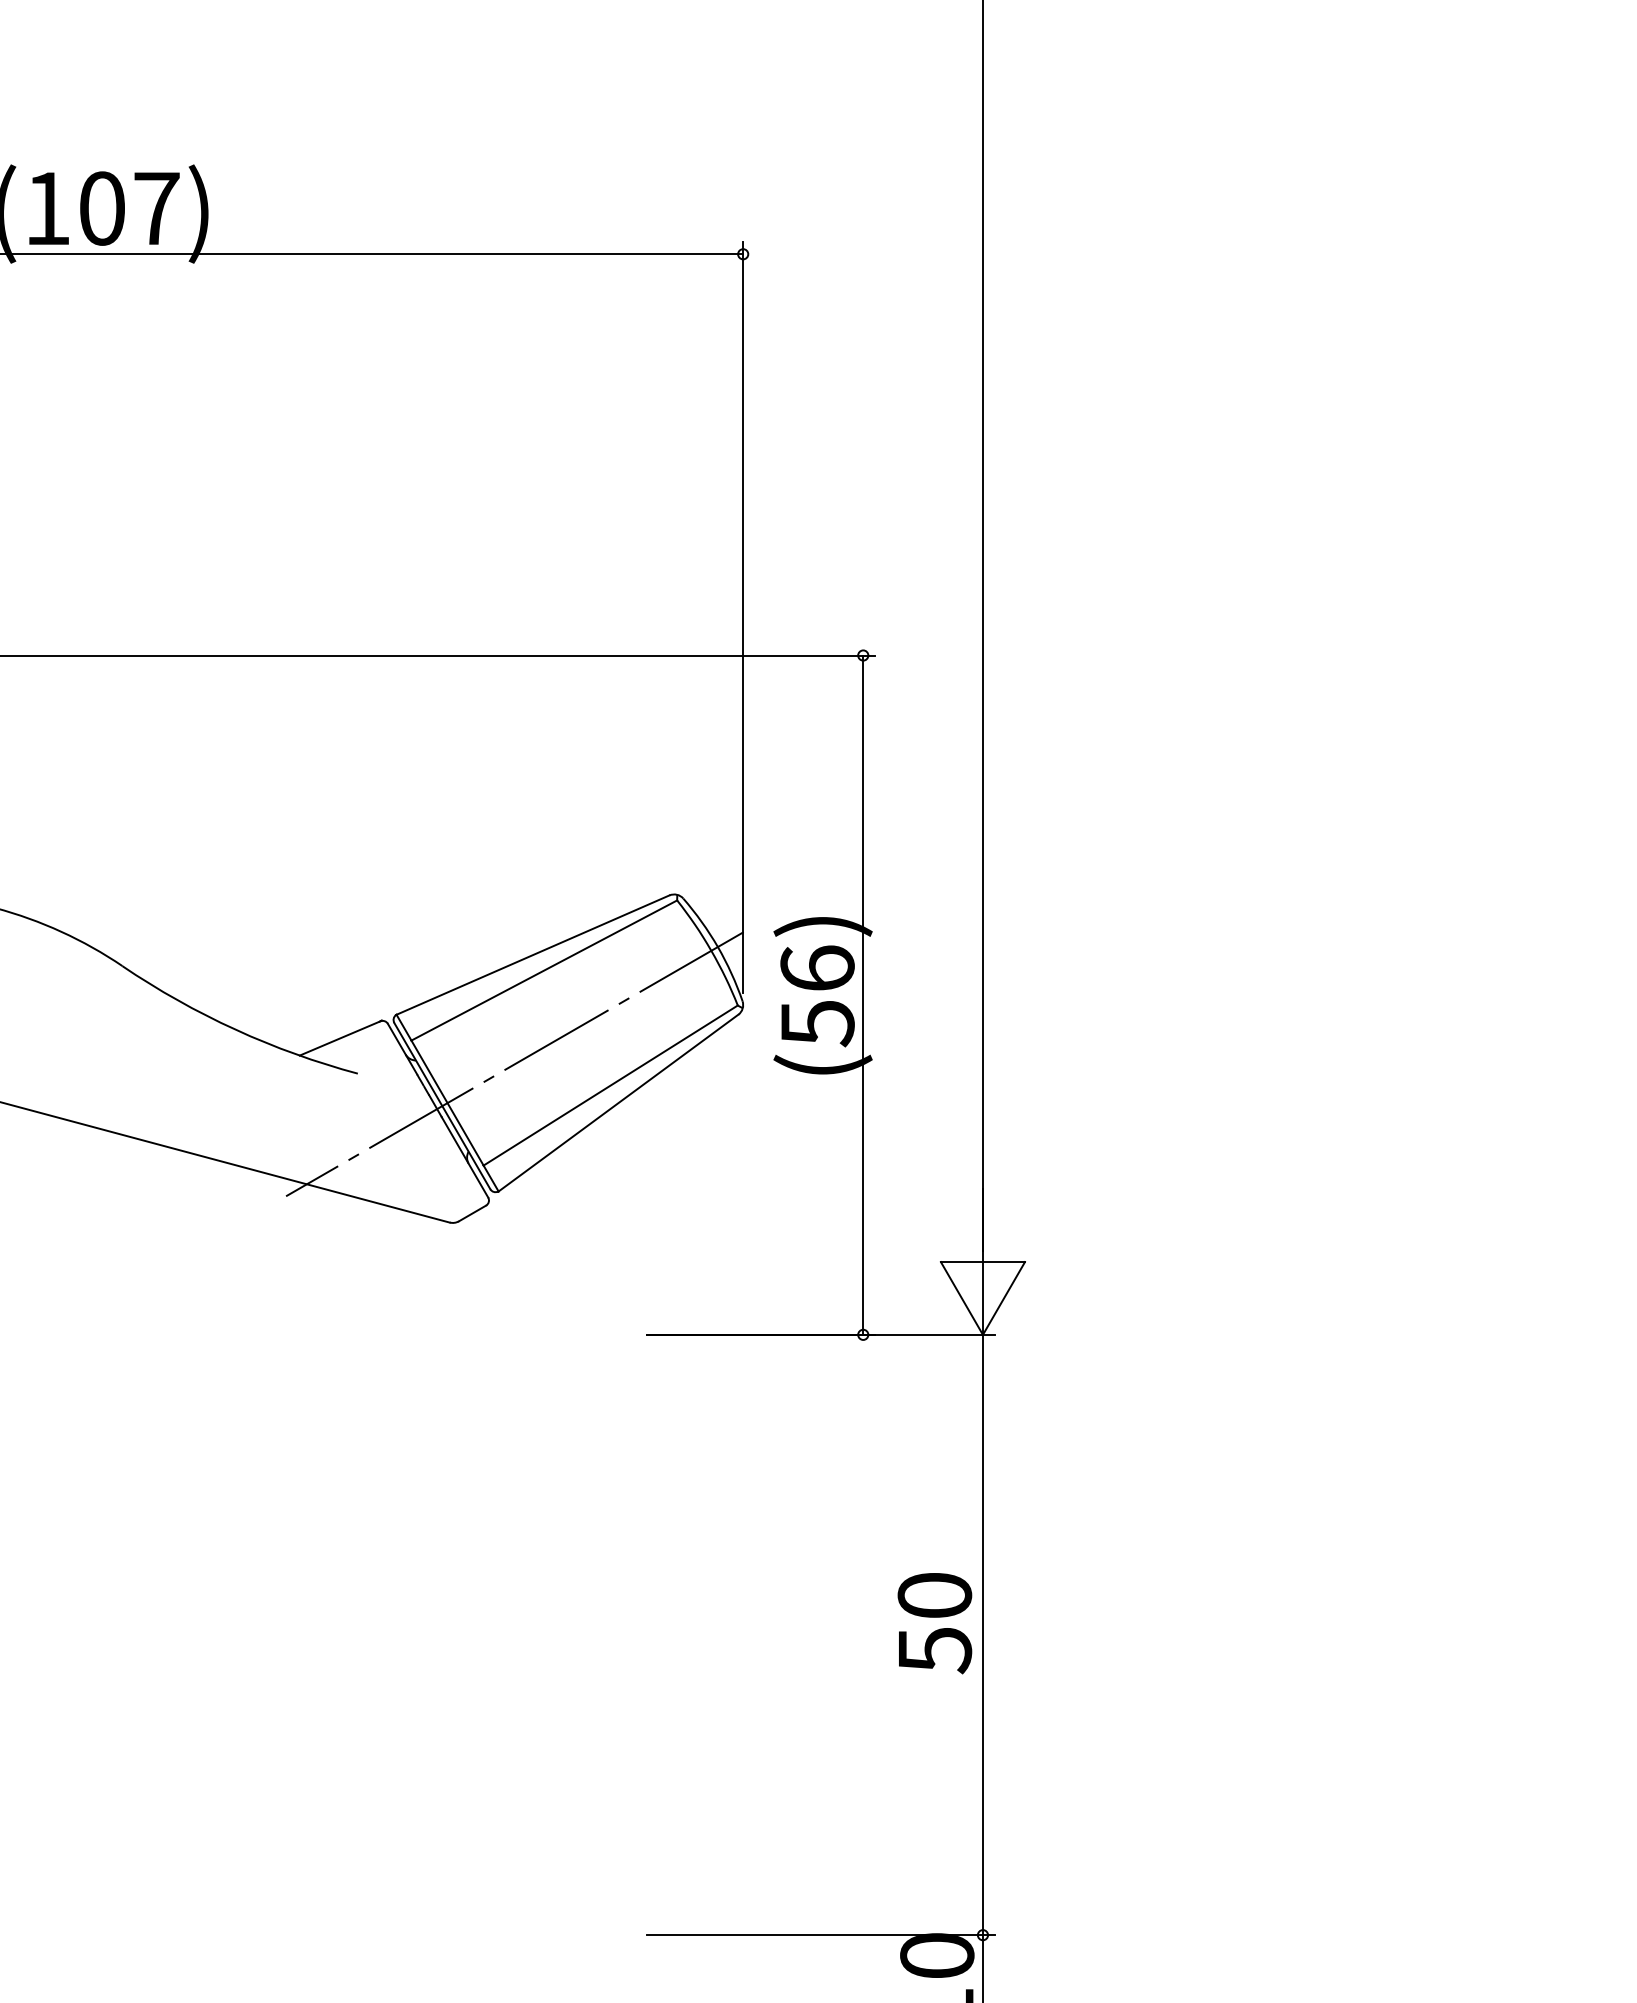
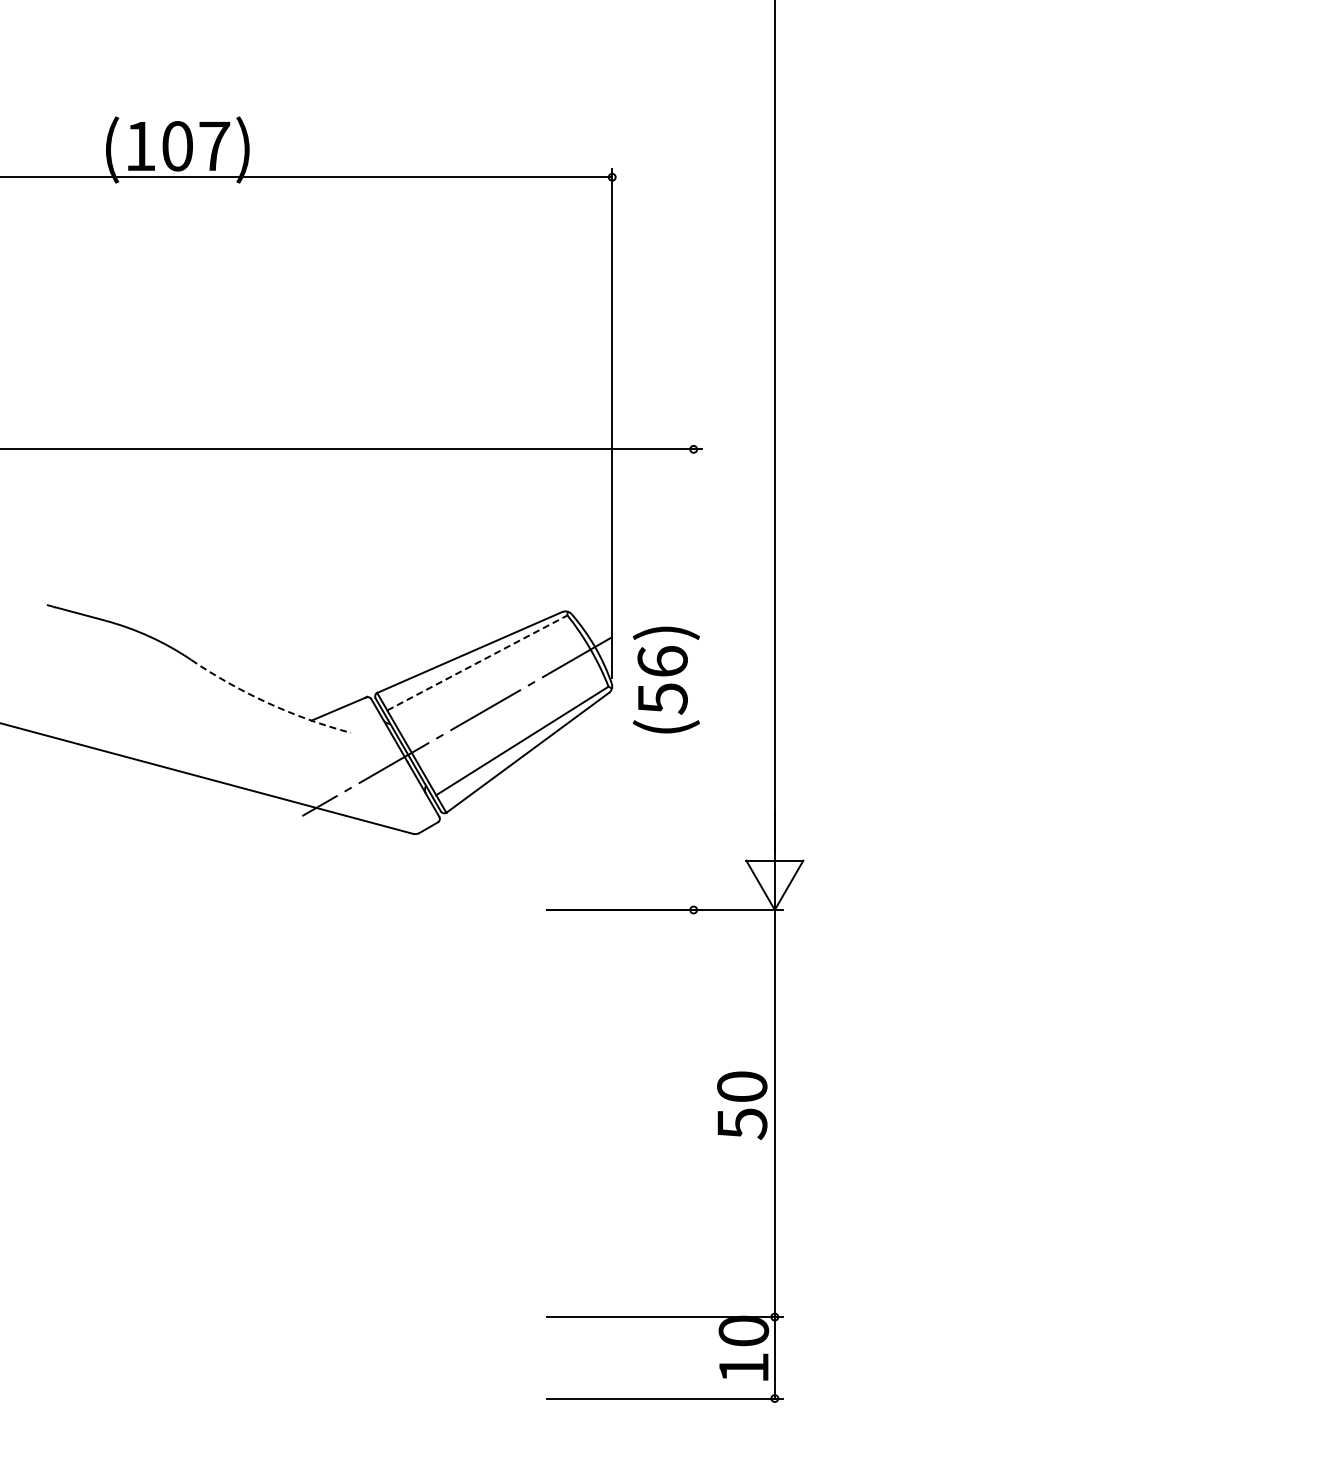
line: (544, 969) -> (477, 662), solid -> dashed
line: (863, 994) -> (693, 679), removed
arc: (236, 1030) -> (268, 703), solid -> dashed

